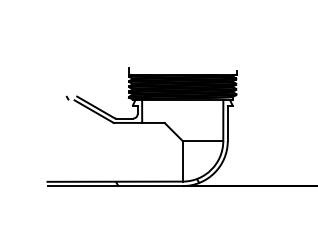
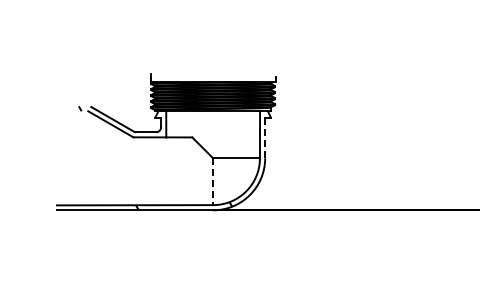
line: (228, 123) -> (265, 137), solid -> dashed
line: (183, 162) -> (213, 182), solid -> dashed

